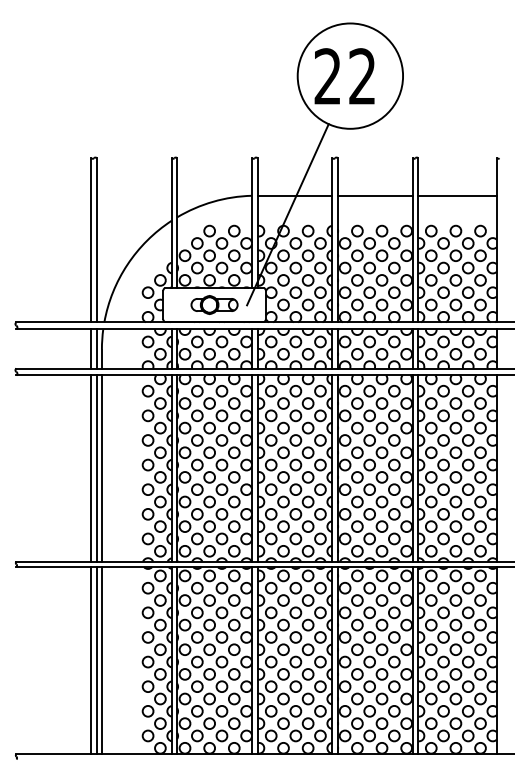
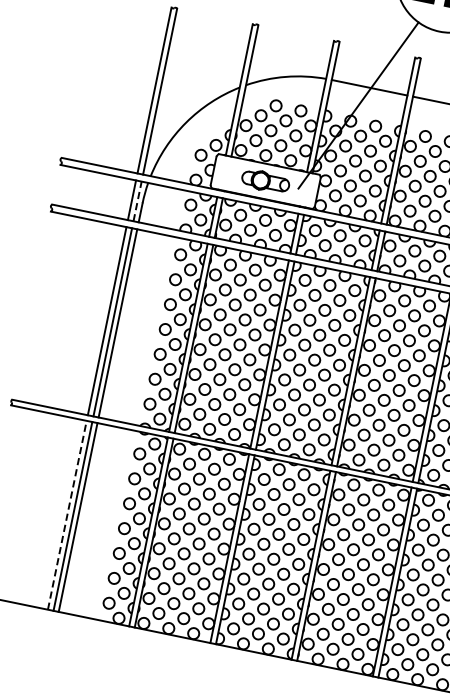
line: (96, 348) -> (137, 200), solid -> dashed
line: (91, 660) -> (67, 515), solid -> dashed

